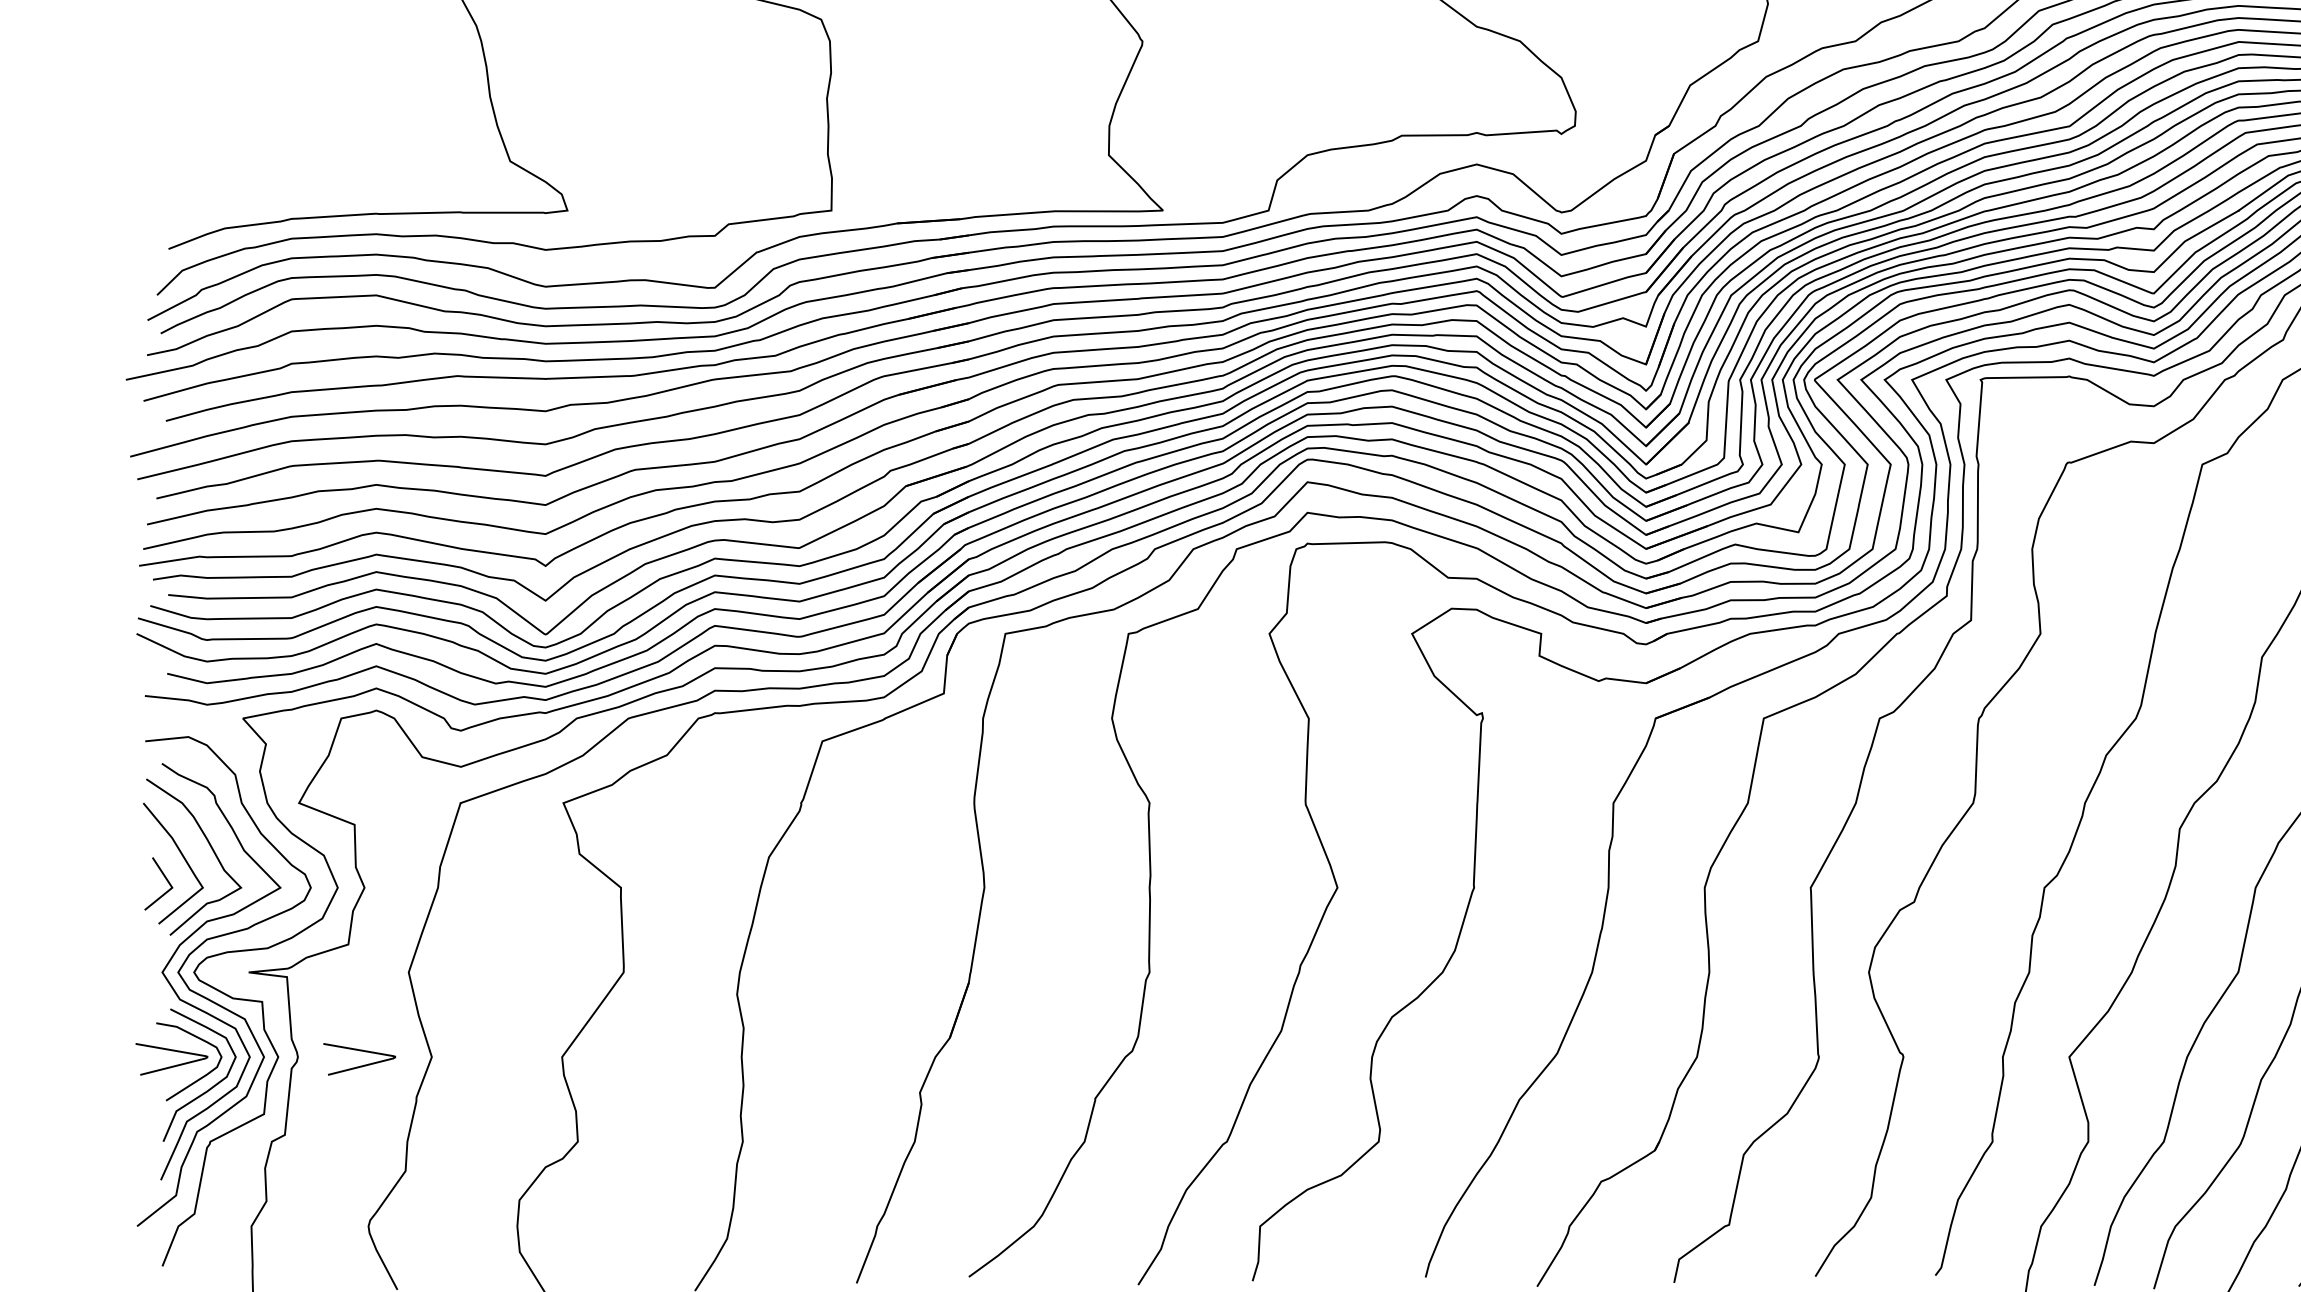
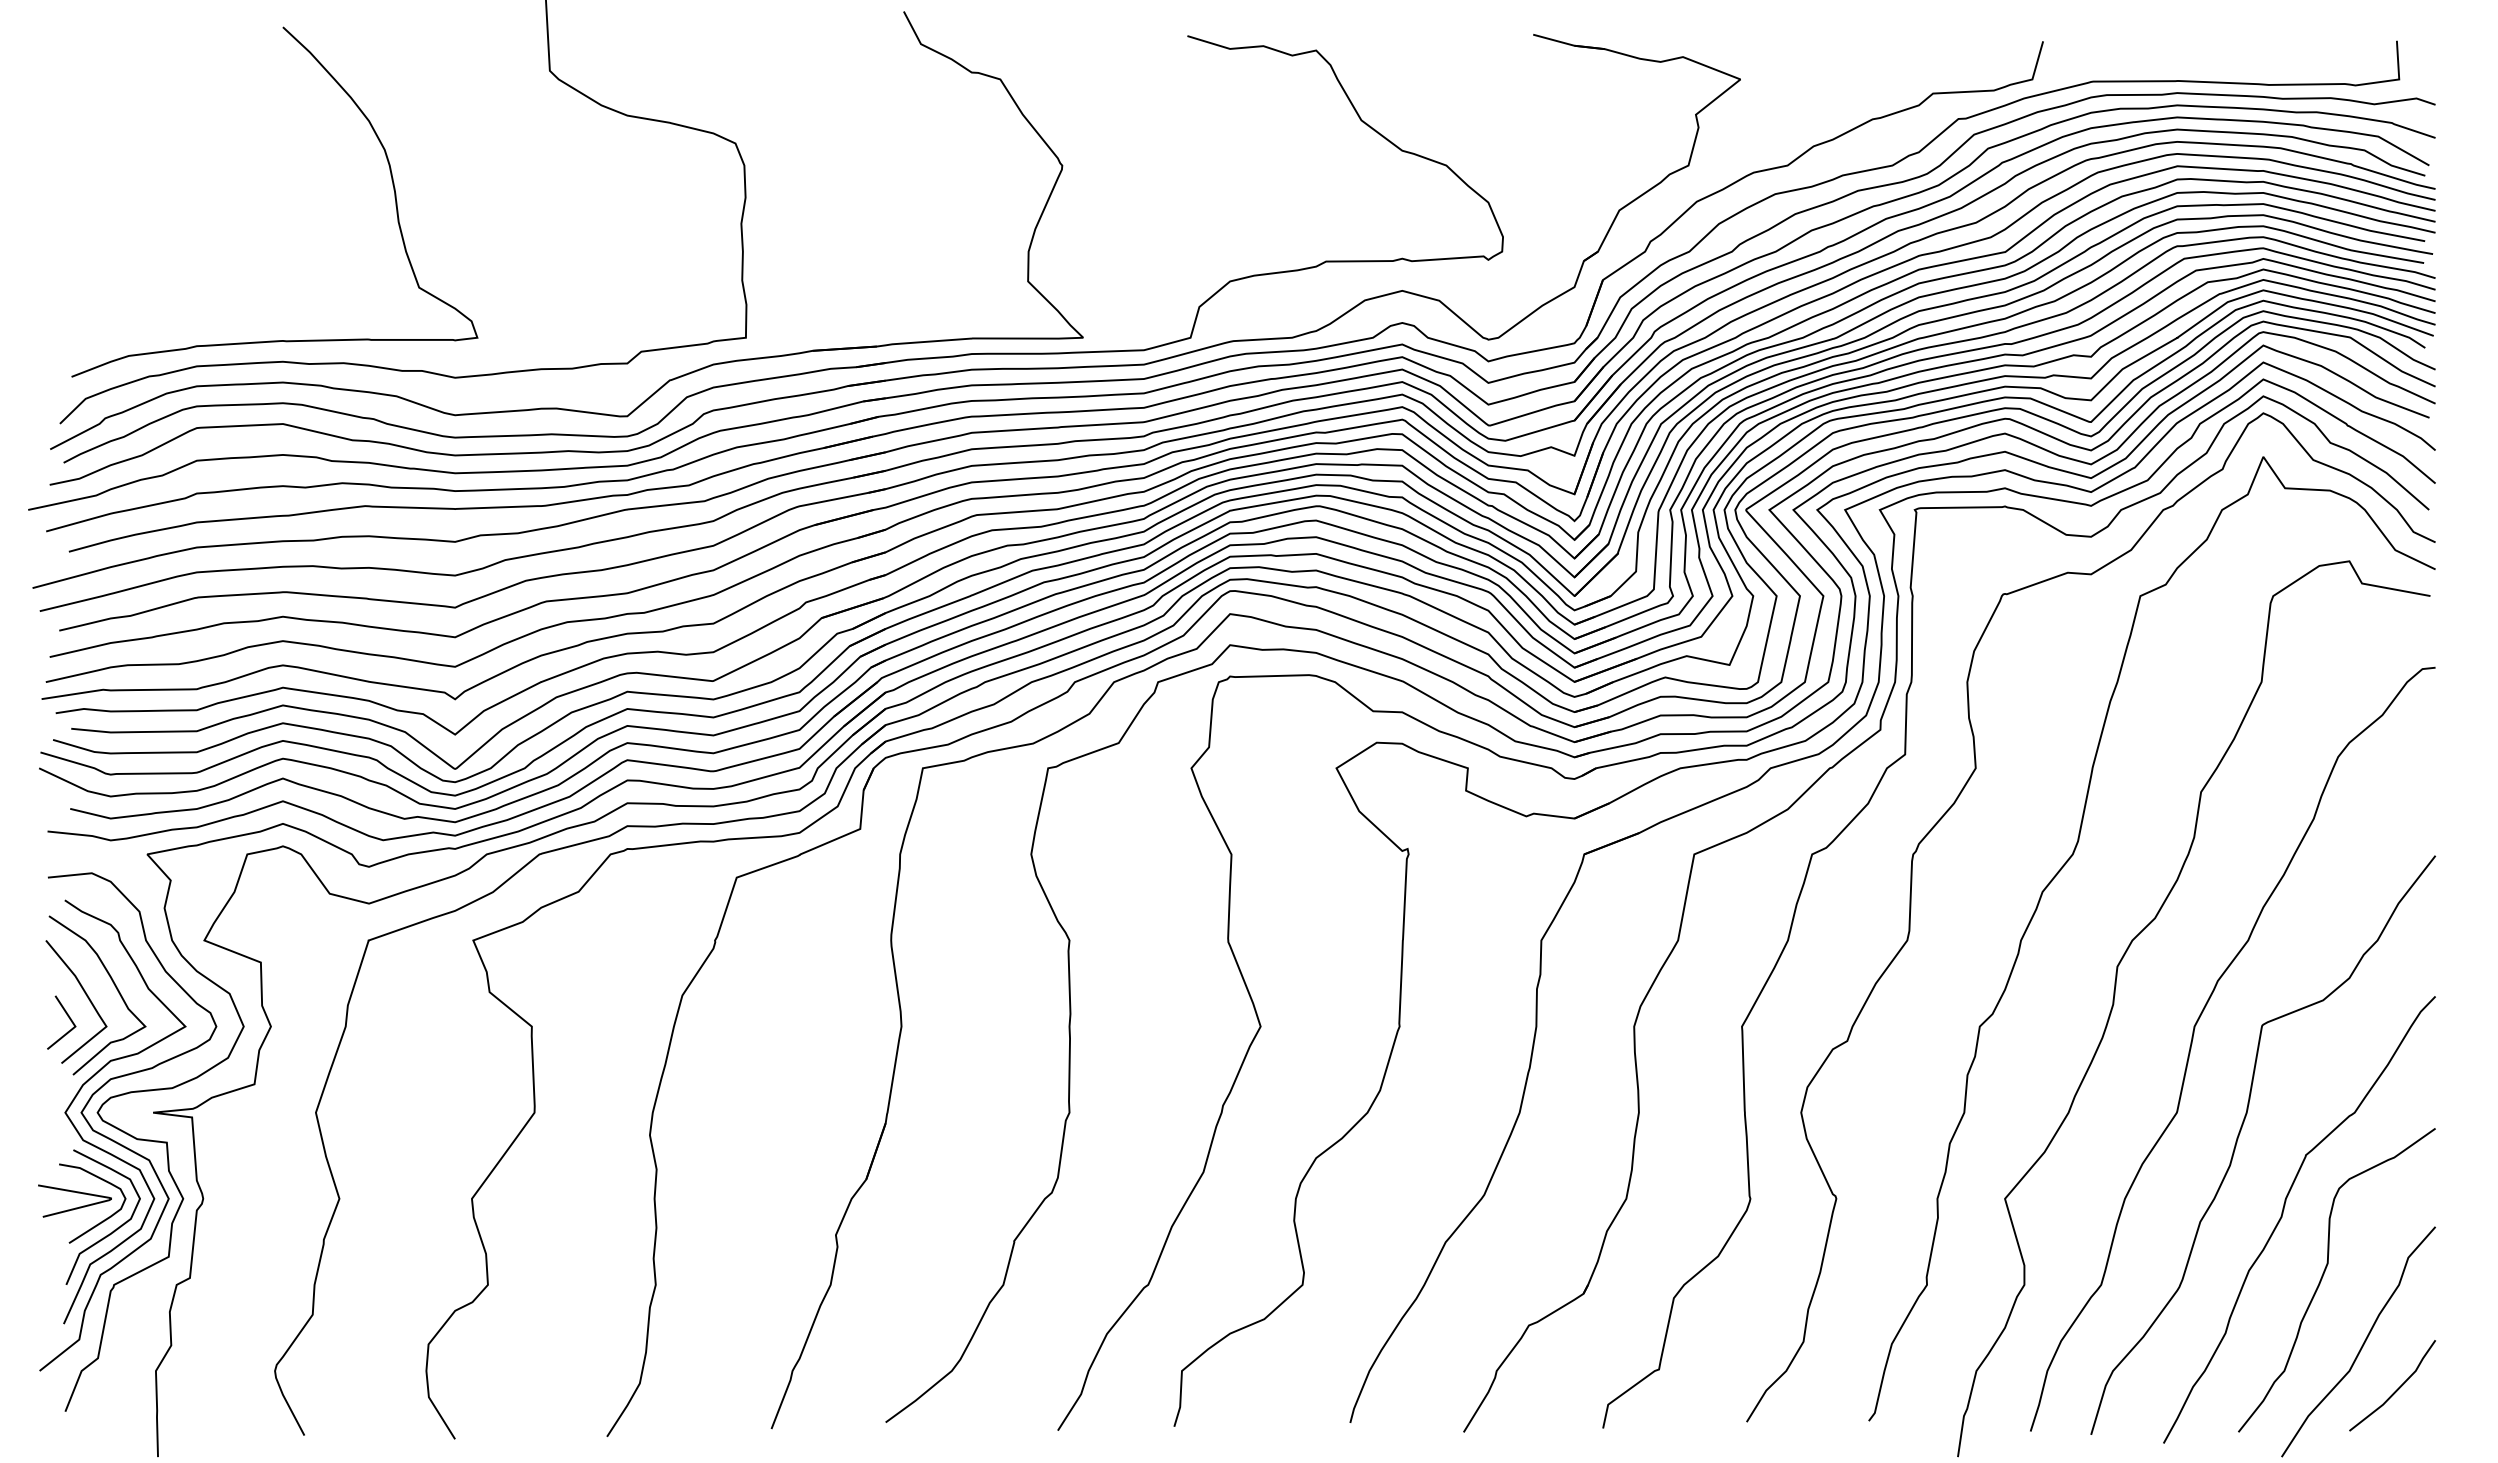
curve: (360, 1065) -> (266, 1207), removed

